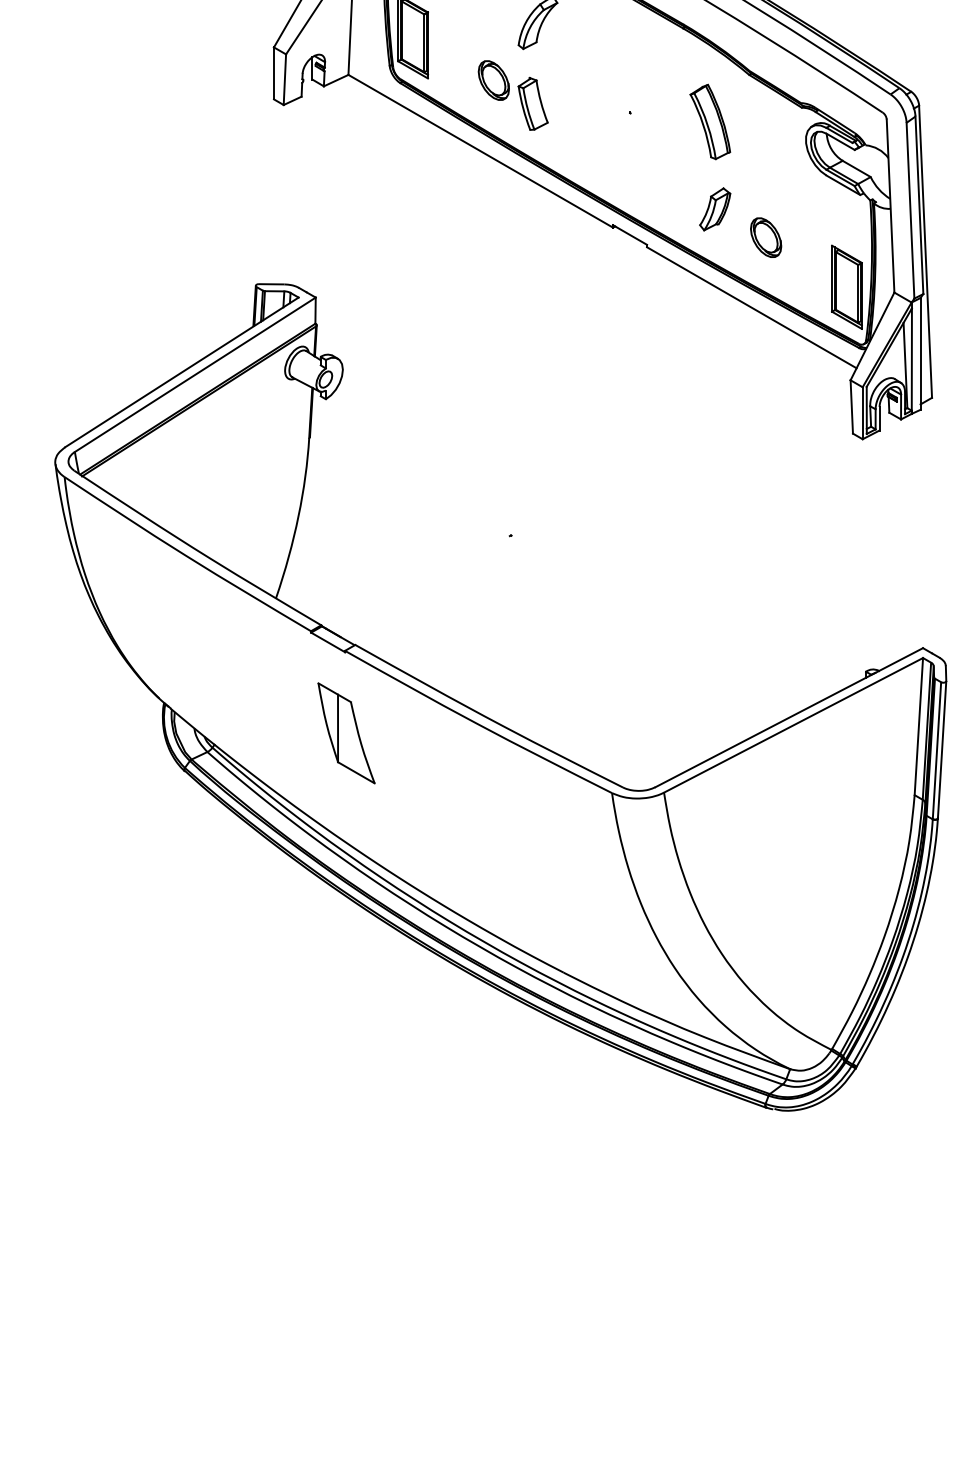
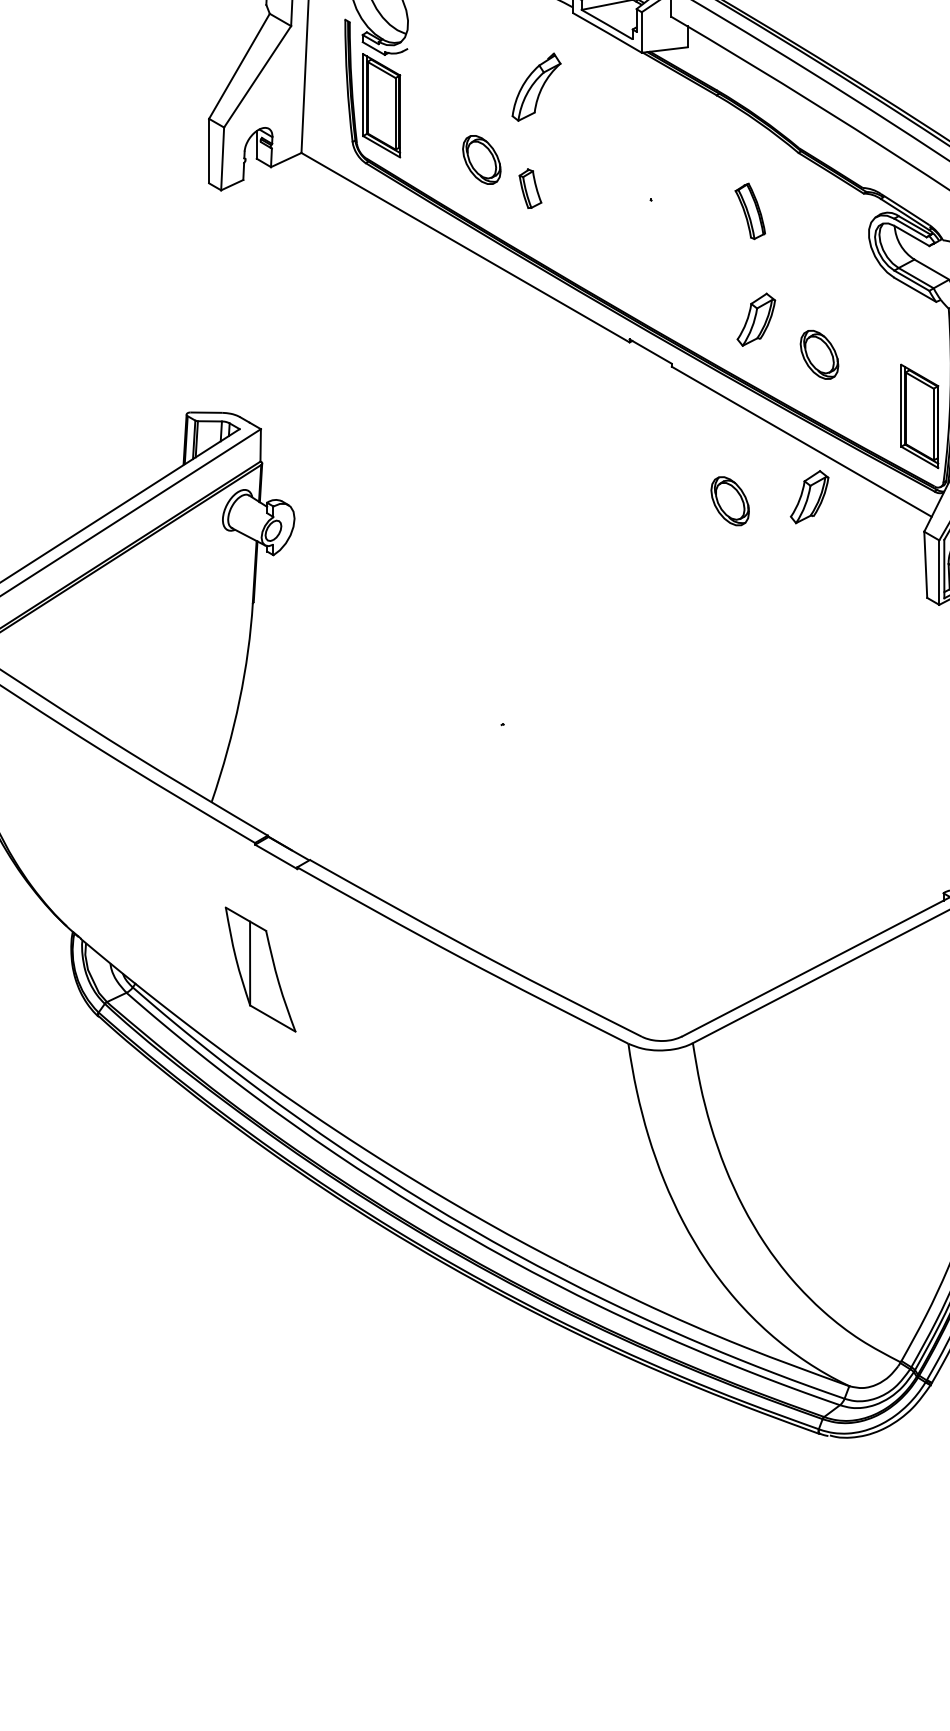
part: (532, 103) -> (529, 188), size x0.6
part: (710, 121) -> (750, 210), size x0.6
part: (758, 352) -> (810, 497), added
part: (694, 355) -> (730, 500), added
part: (346, 733) -> (260, 969), moved

